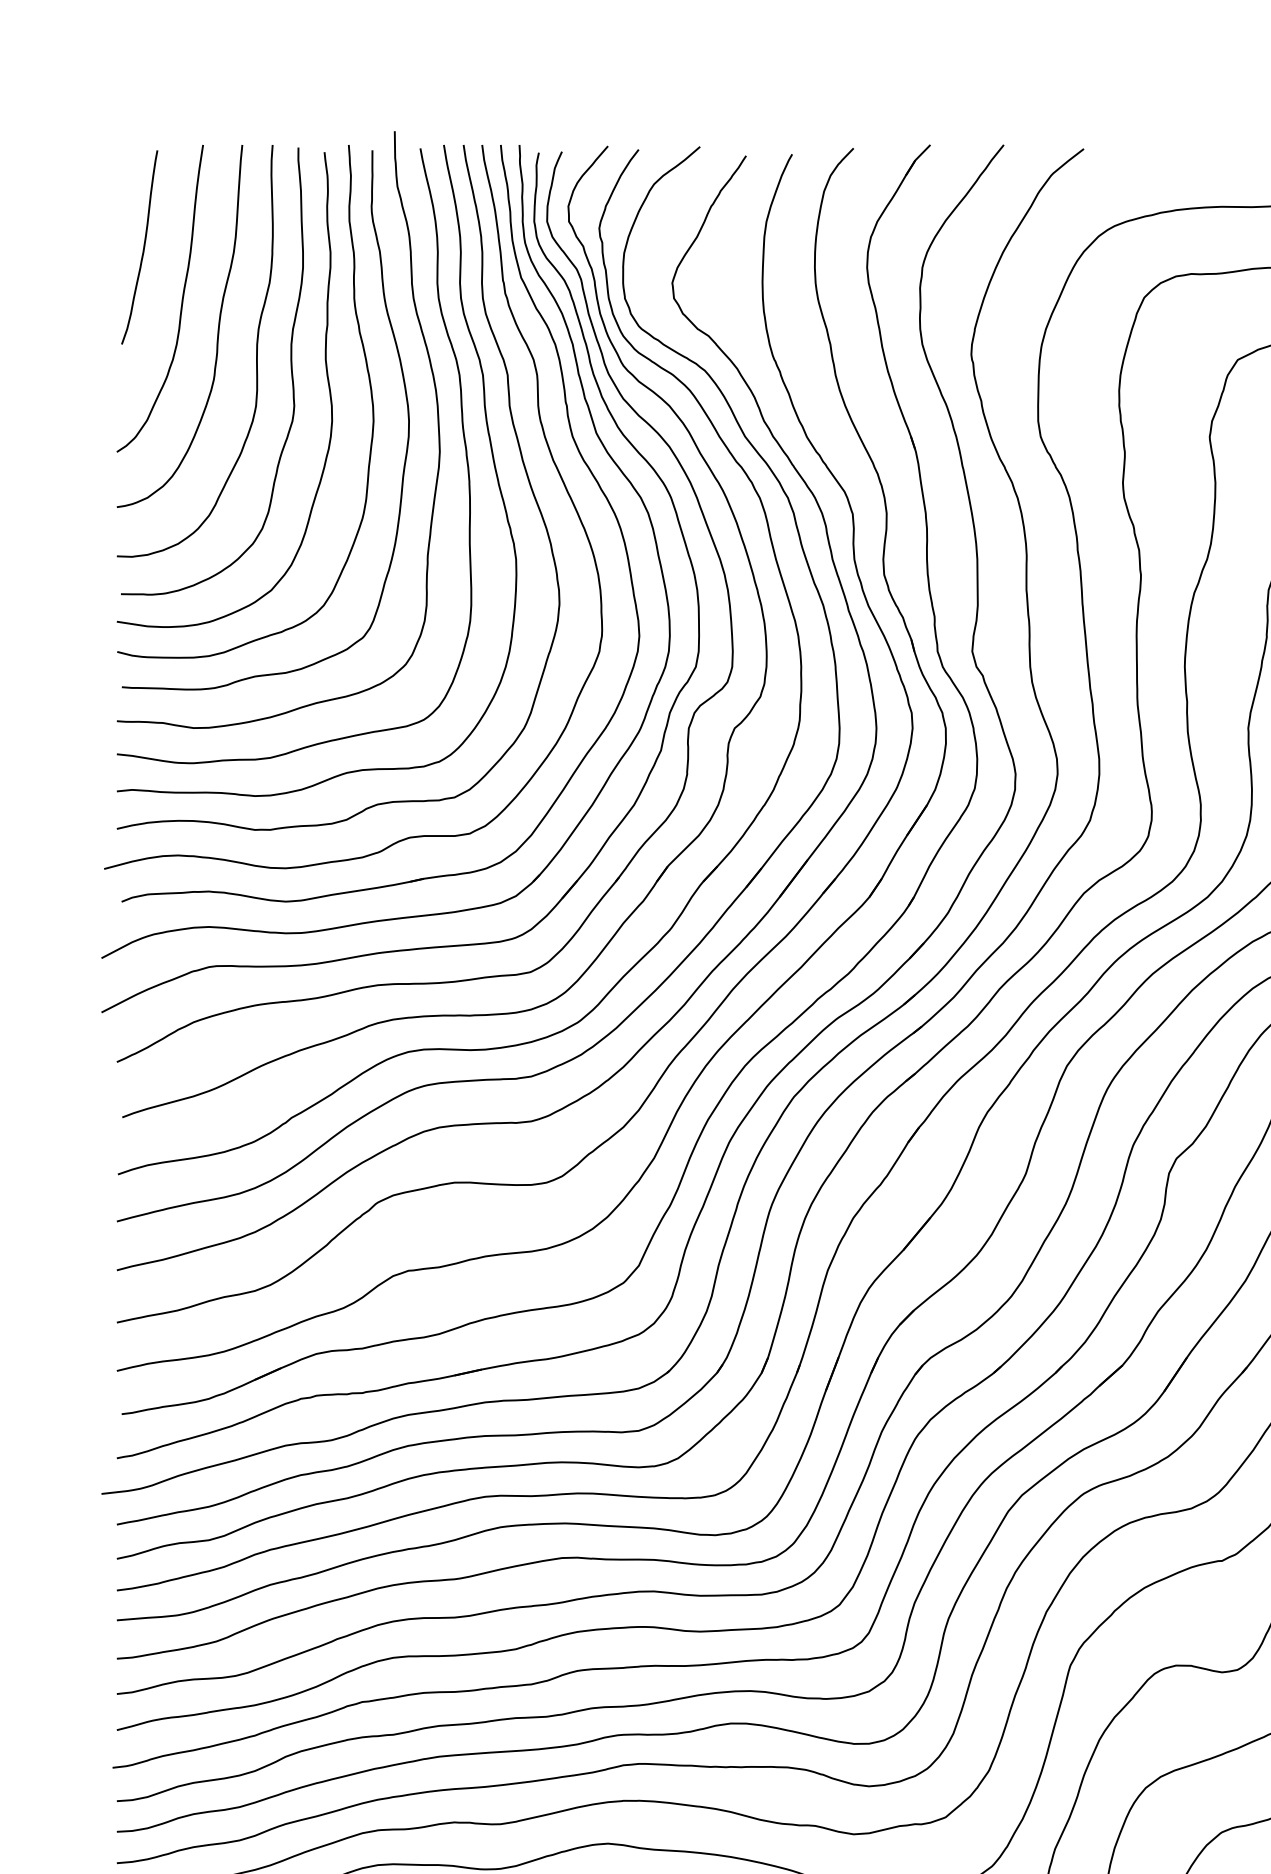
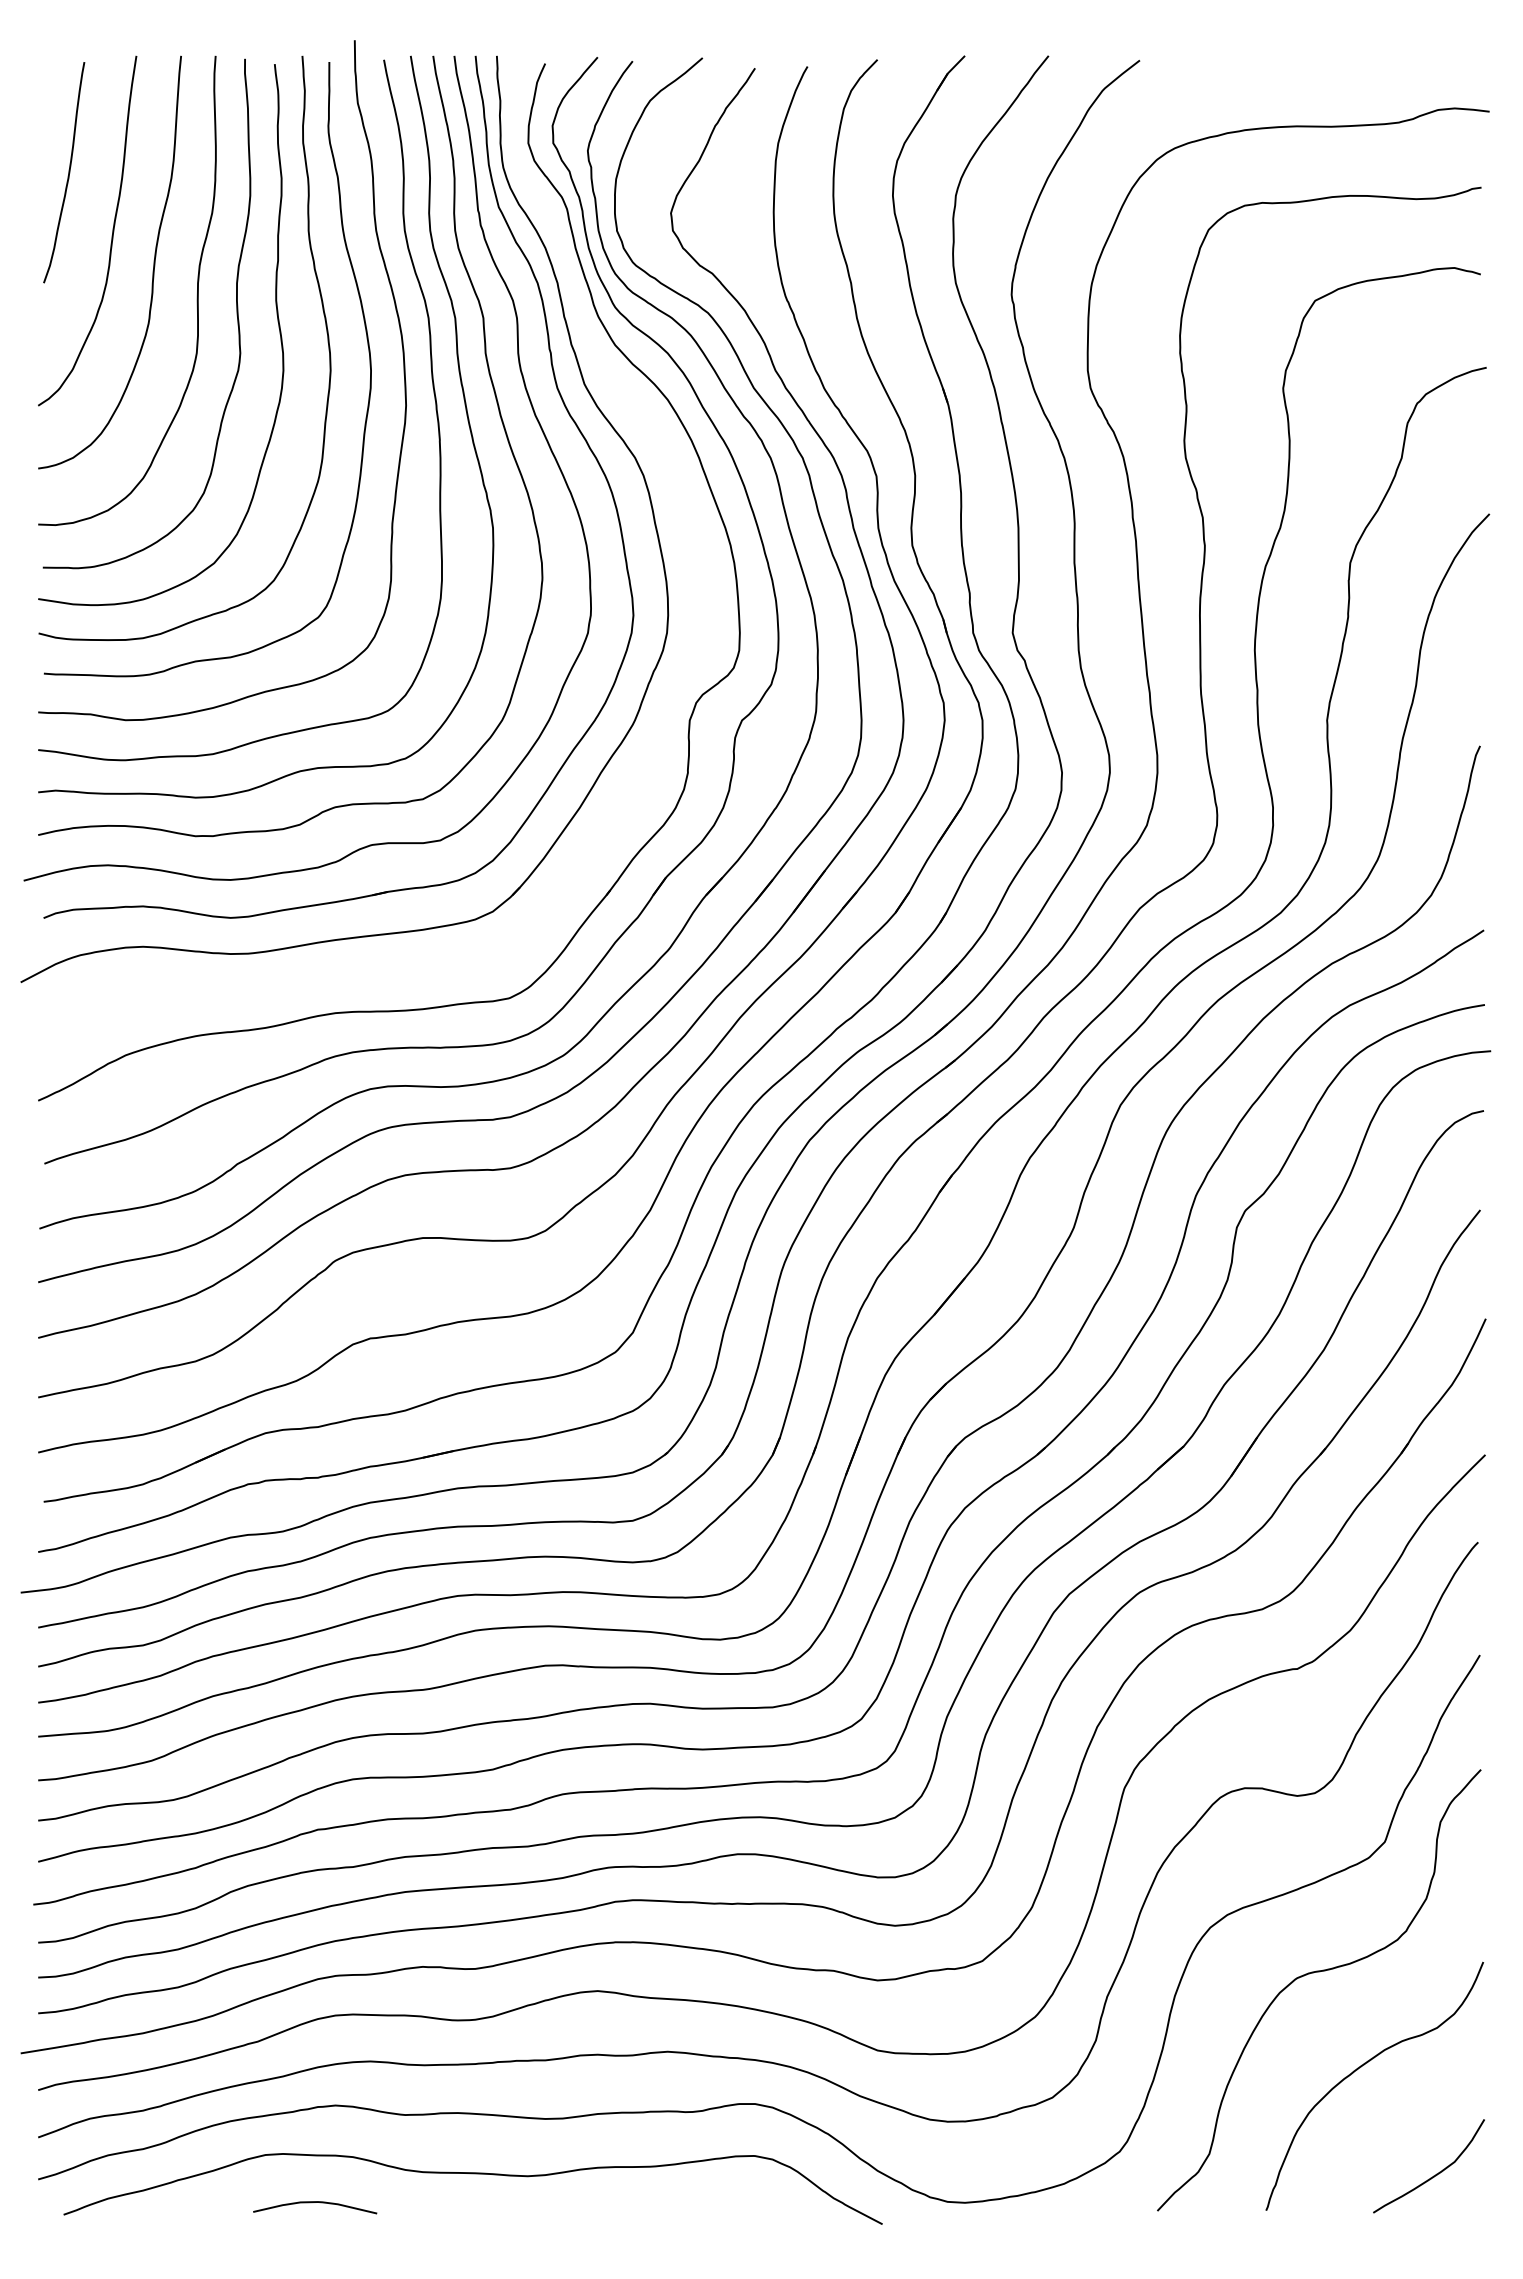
part: (620, 433) -> (612, 384), removed

